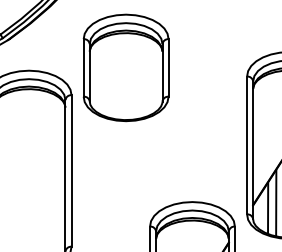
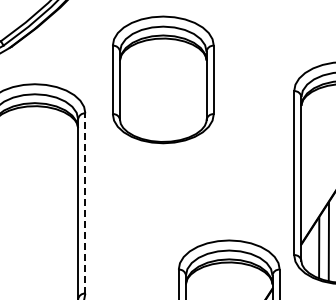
part: (126, 67) -> (163, 79), moved
line: (71, 170) -> (85, 202), solid -> dashed

